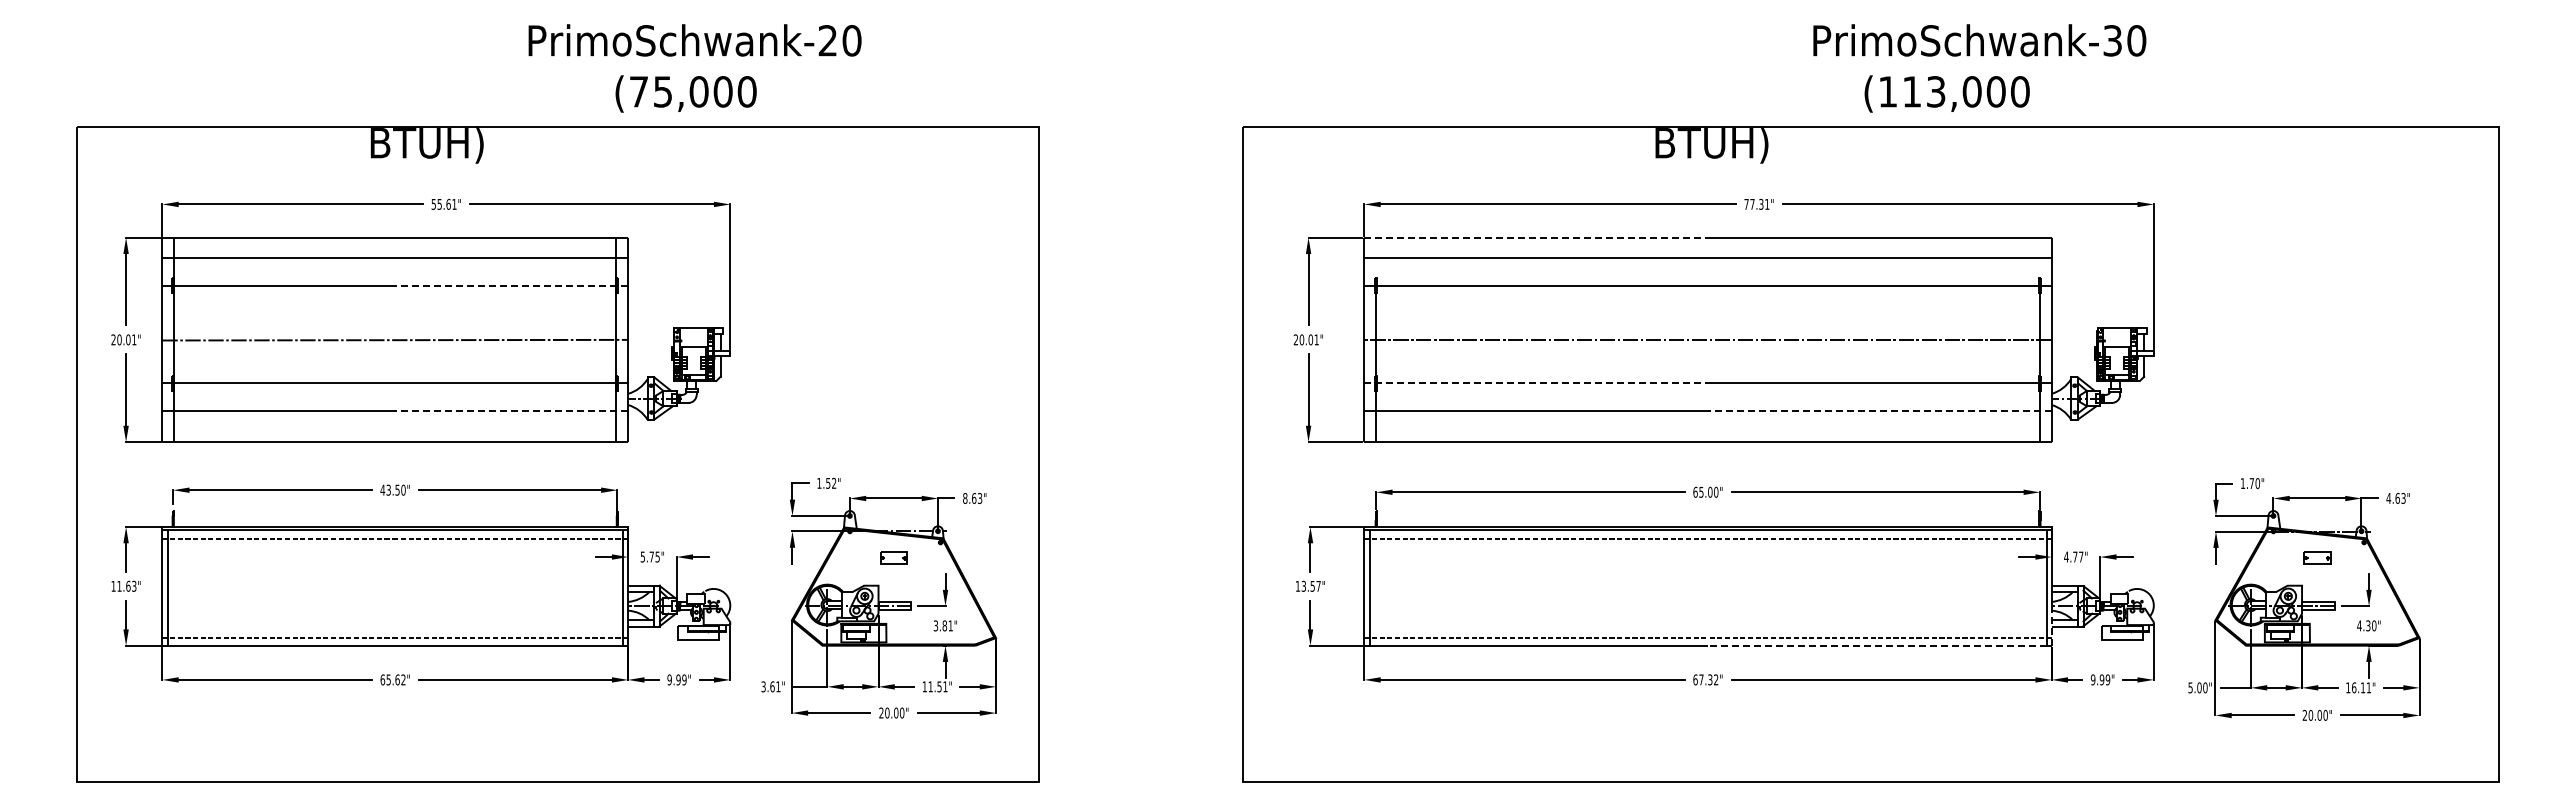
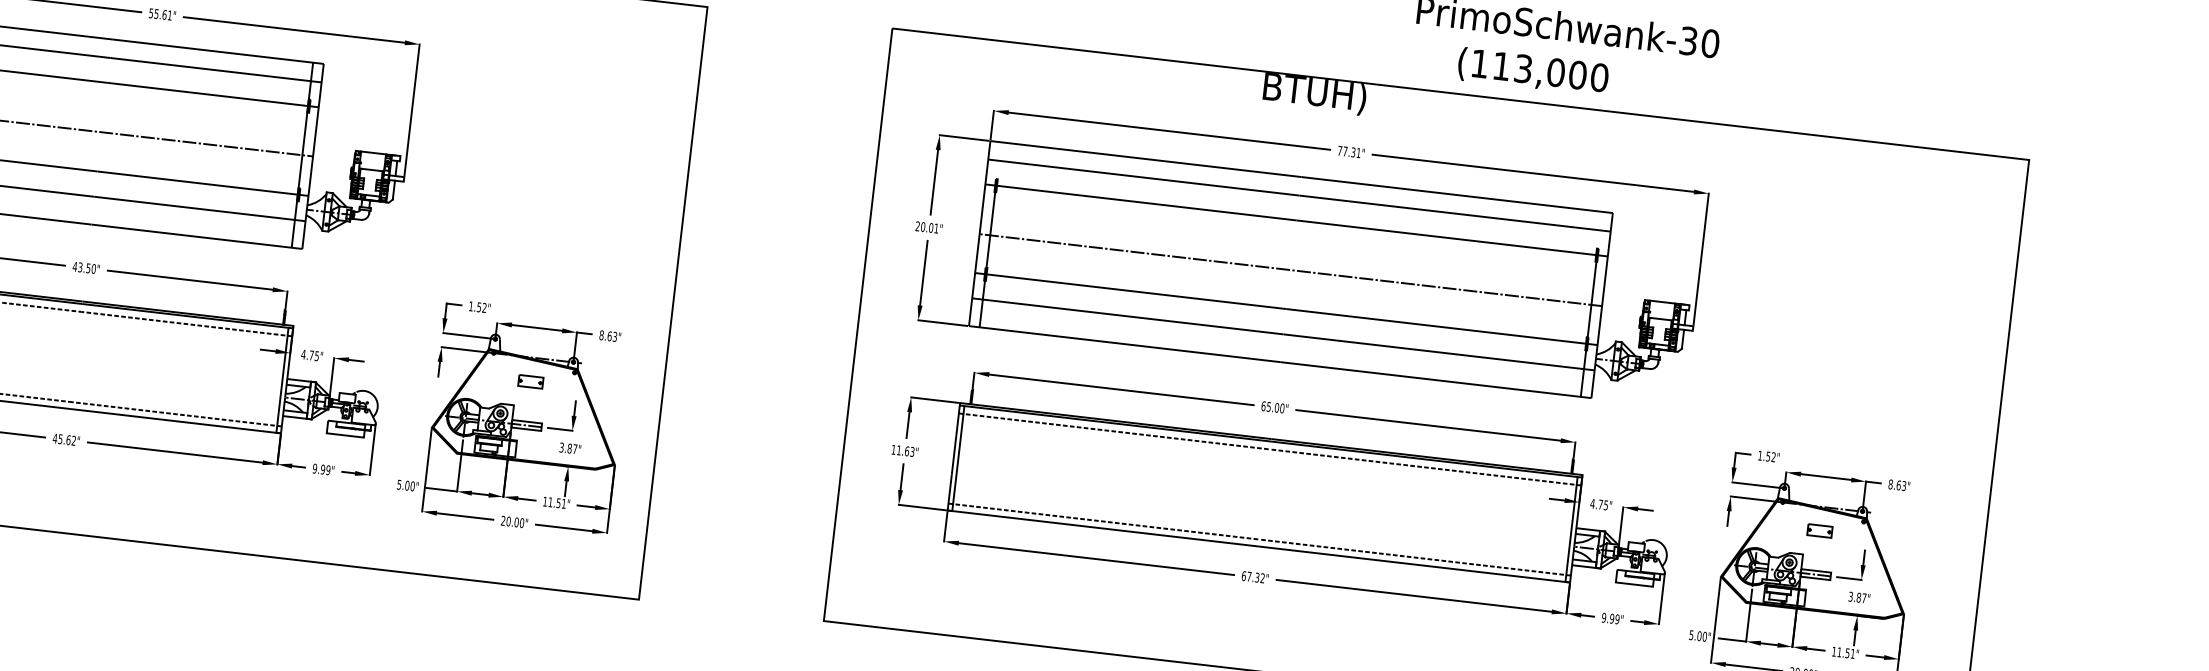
line: (1536, 237) -> (1146, 158), dashed -> solid
line: (511, 285) -> (213, 94), dashed -> solid
line: (1536, 383) -> (1131, 291), dashed -> solid
line: (511, 411) -> (199, 209), dashed -> solid
line: (1879, 411) -> (1438, 352), dashed -> solid
text: (2254, 483) -> (1770, 456), 1.70" -> 1.52"
text: (2388, 498) -> (1890, 484), 4.63" -> 8.63"
text: (642, 556) -> (303, 354), 5.75" -> 4.75"
text: (2081, 556) -> (1606, 504), 4.77" -> 4.75"
text: (1310, 585) -> (905, 450), 13.57" -> 11.63"
text: (950, 625) -> (574, 448), 3.81" -> 3.87"
text: (2366, 625) -> (1857, 597), 4.30" -> 3.87"
line: (1899, 645) -> (1432, 566), dashed -> solid
text: (382, 679) -> (54, 438), 65.62" -> 45.62"
text: (770, 686) -> (405, 485), 3.61" -> 5.00"
text: (2358, 687) -> (1843, 652), 16.11" -> 11.51"

